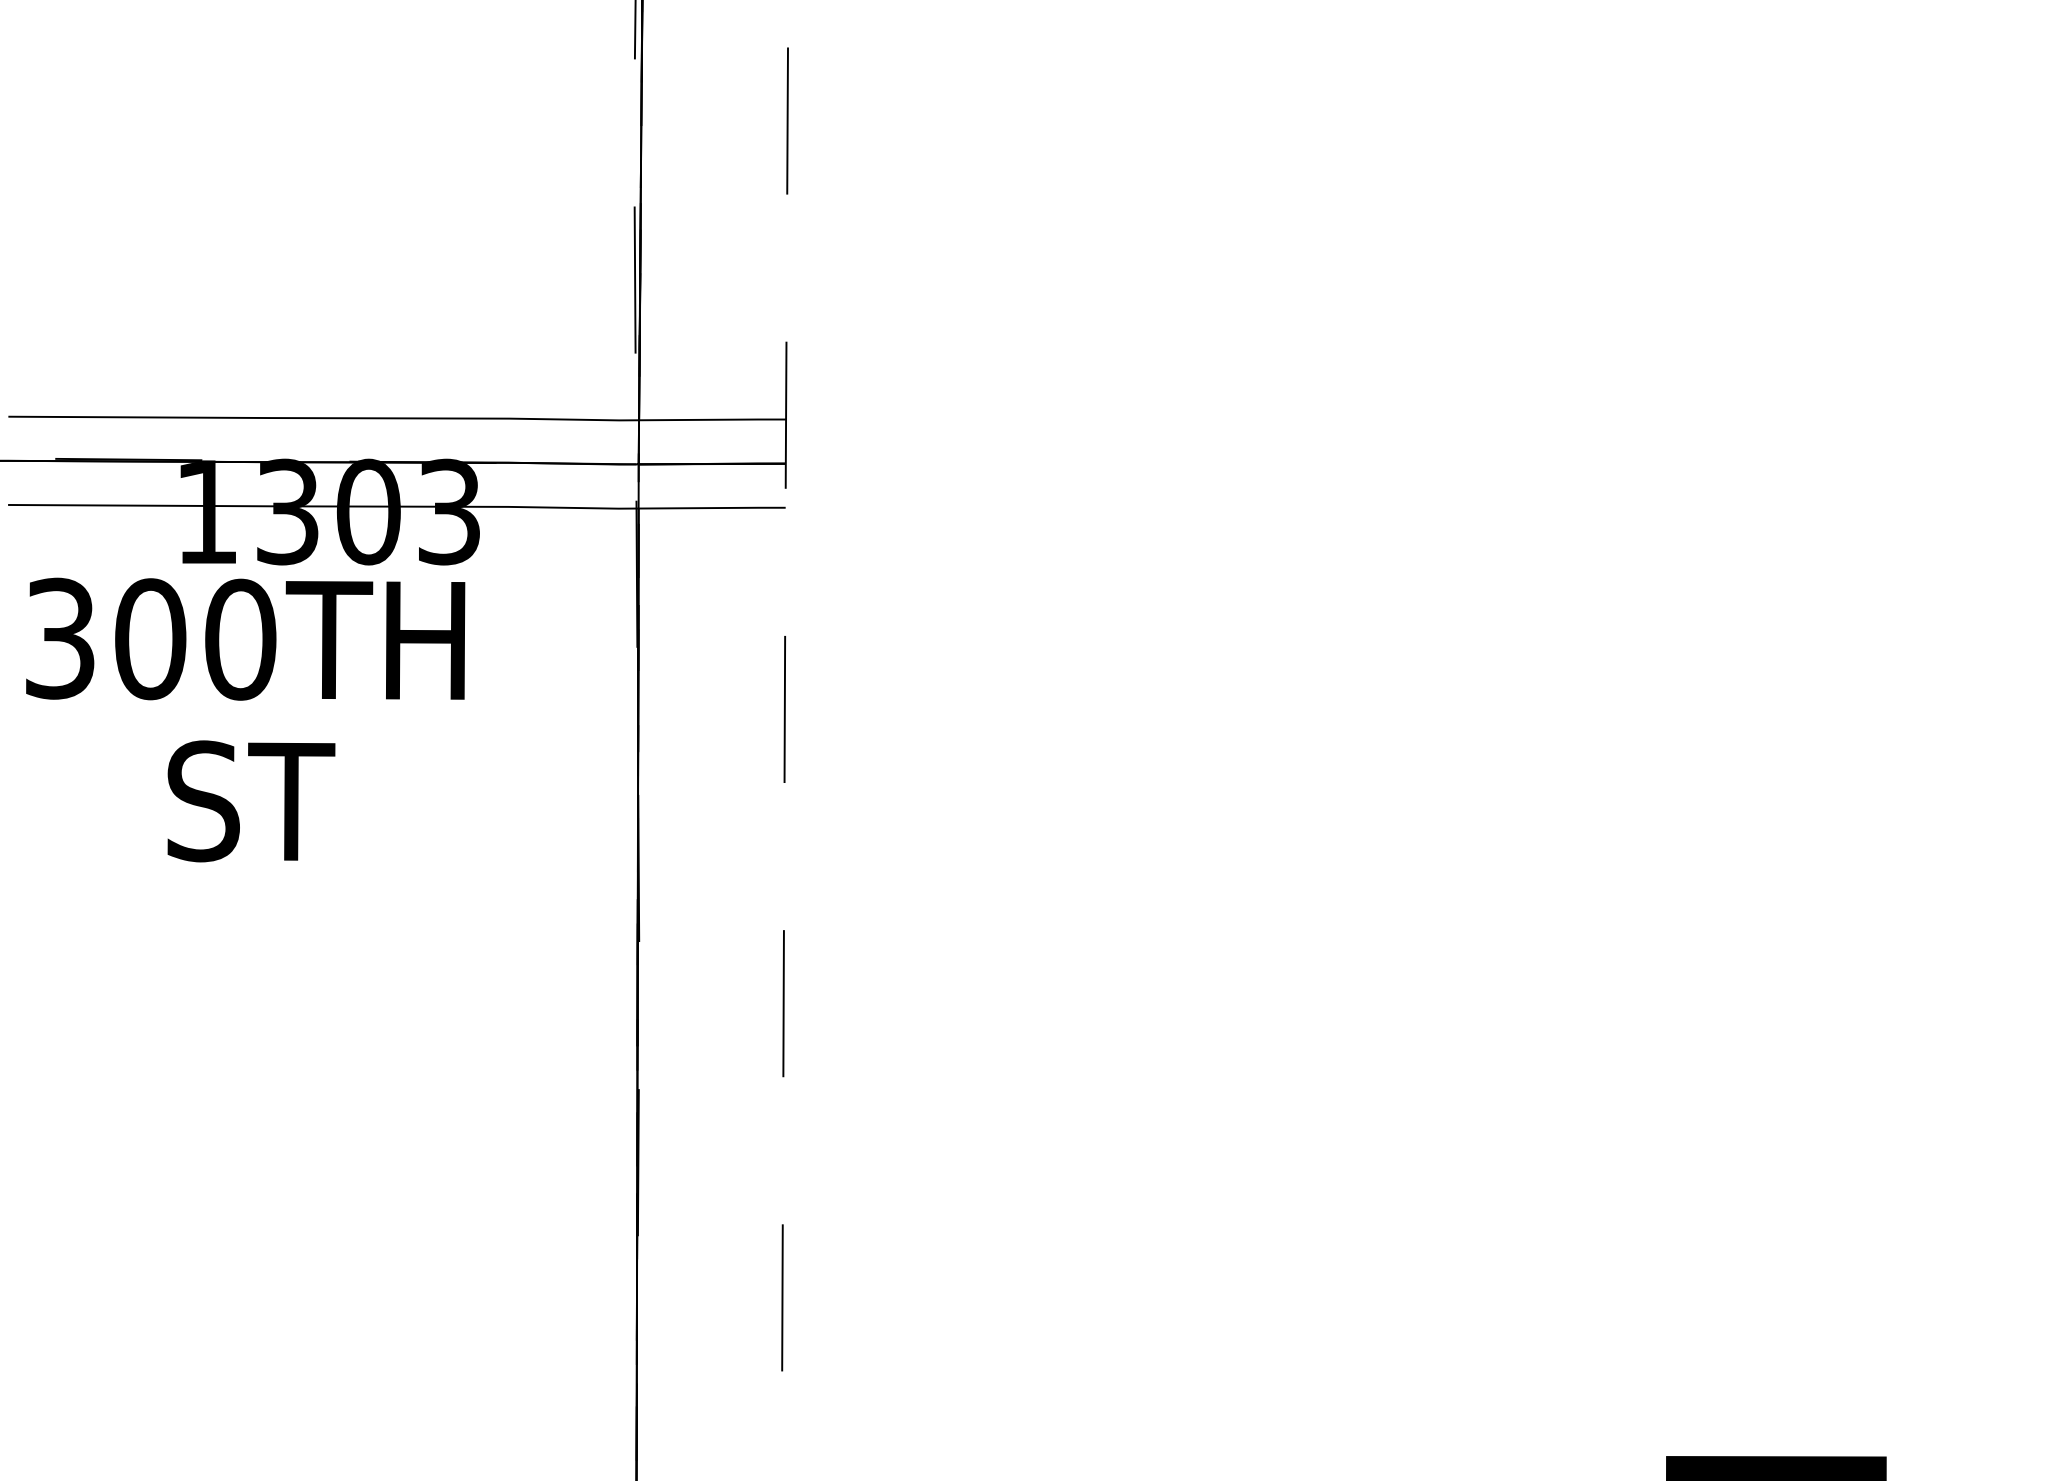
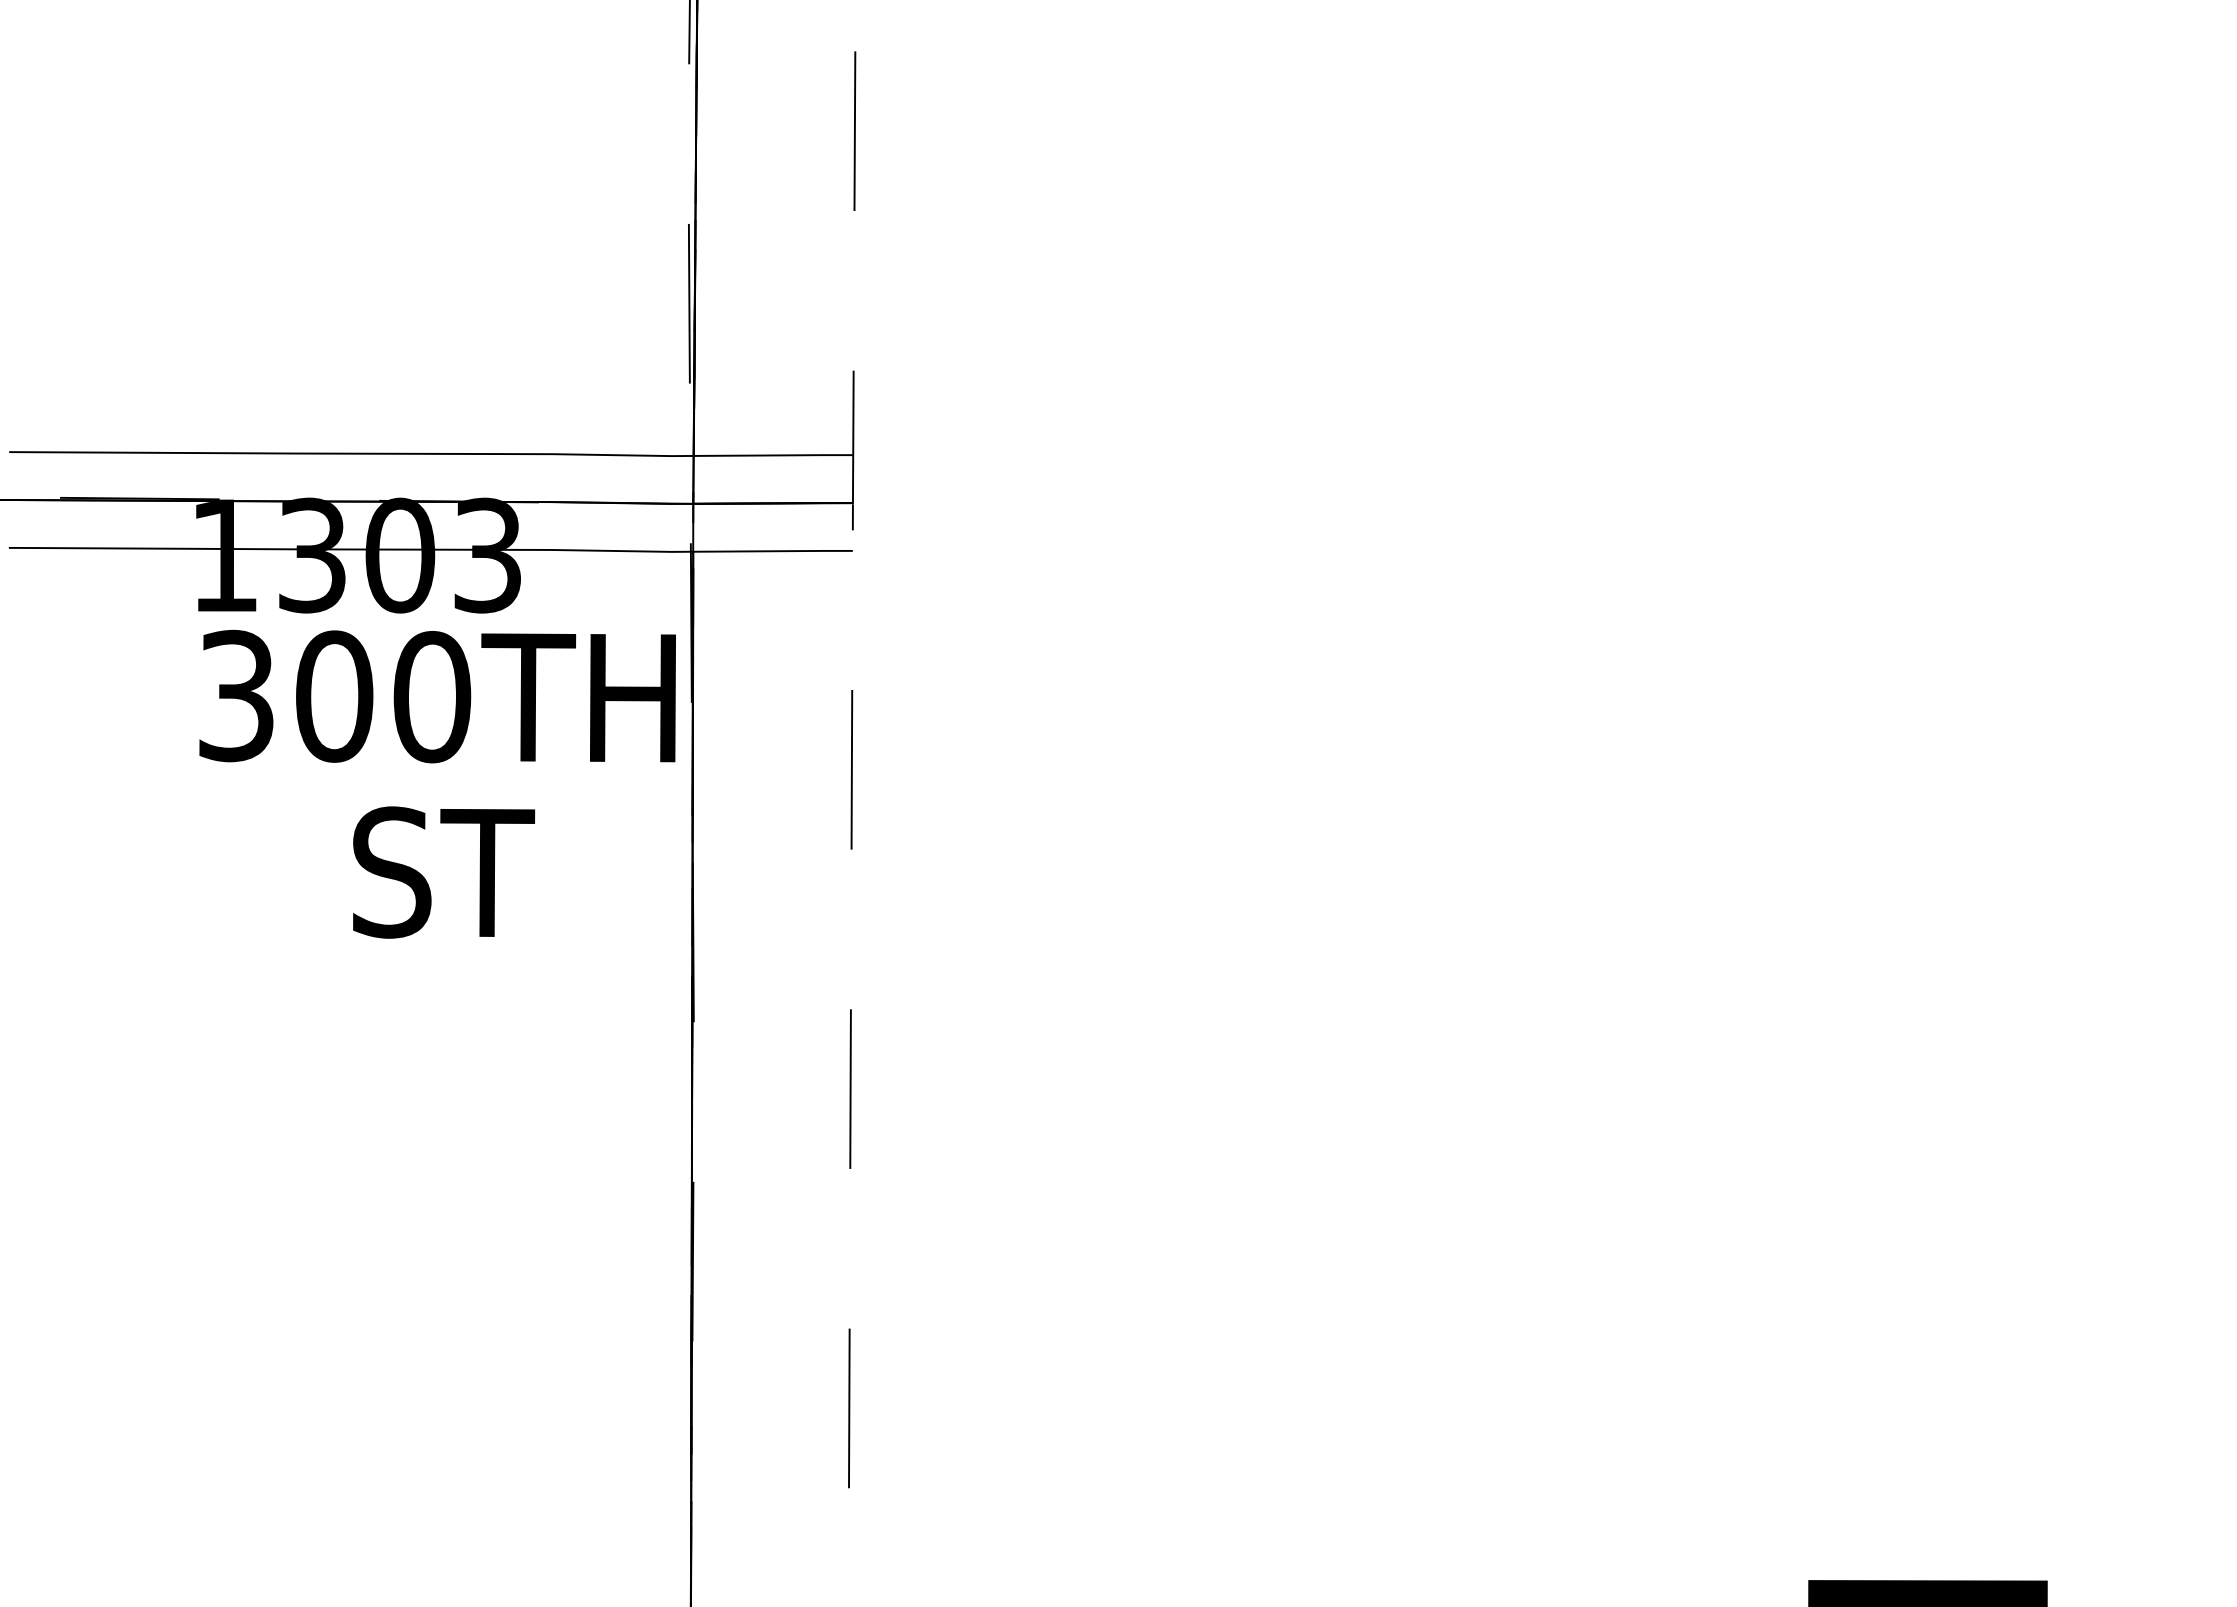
text: (245, 719) -> (437, 783), moved

